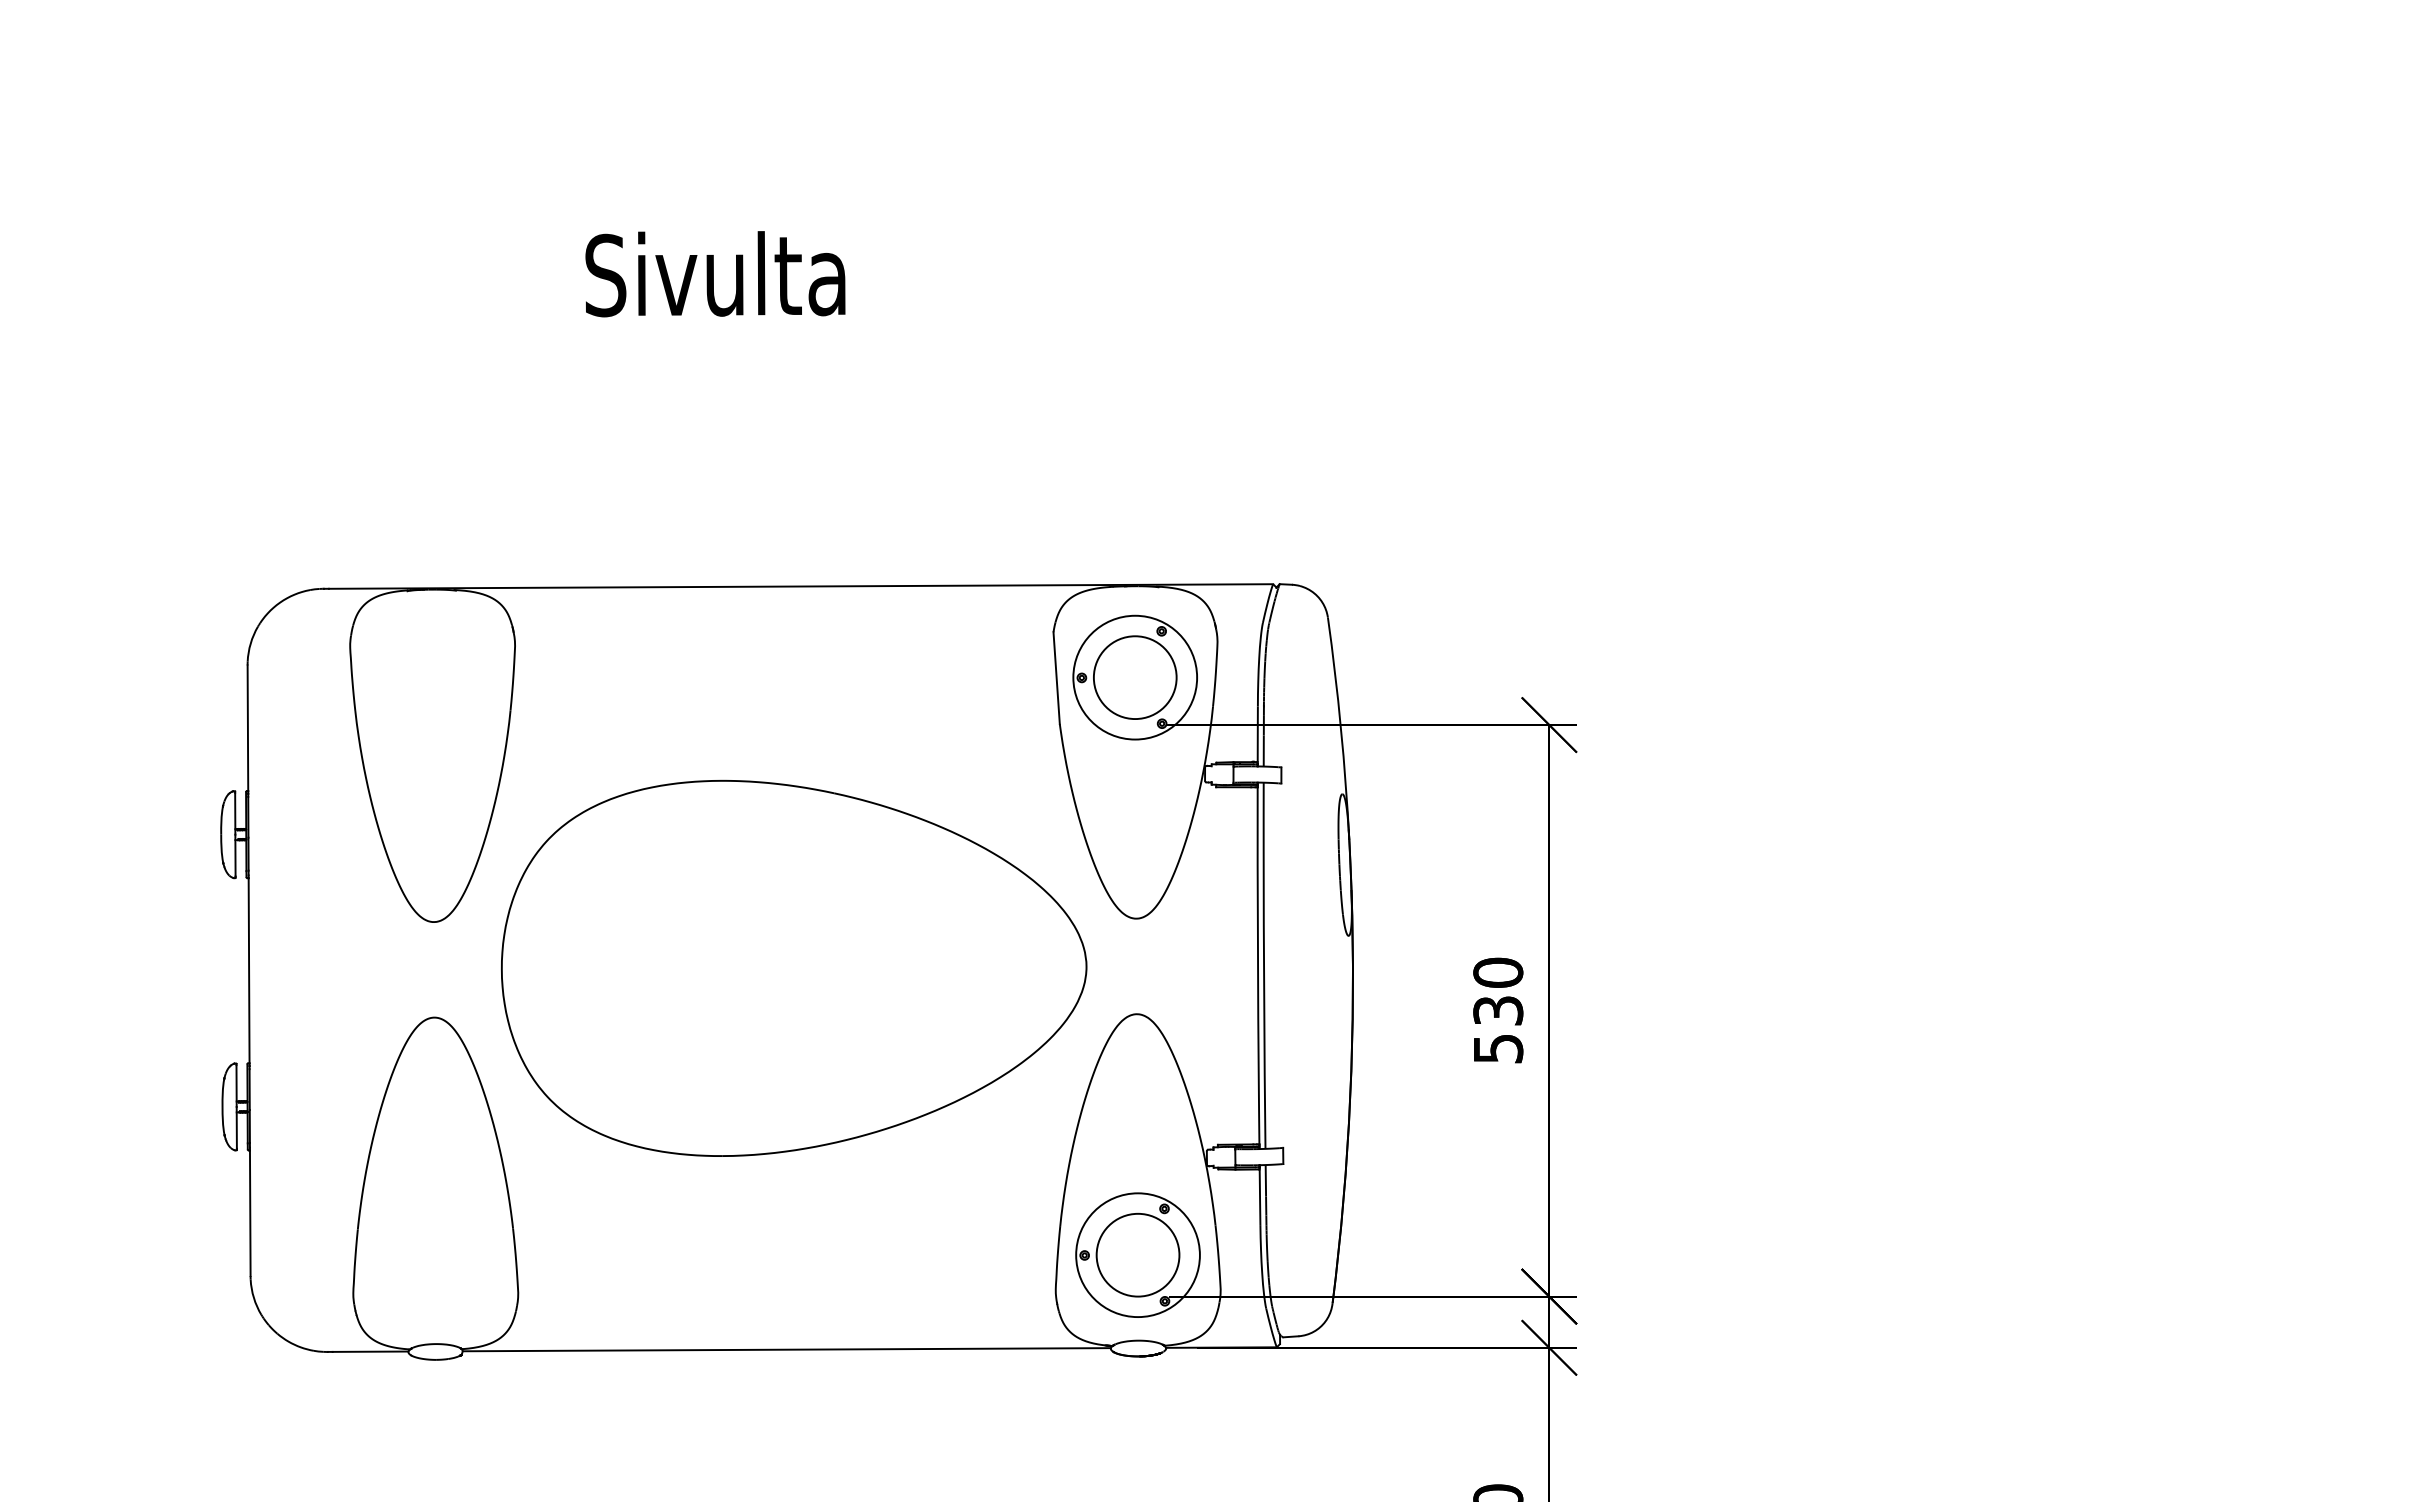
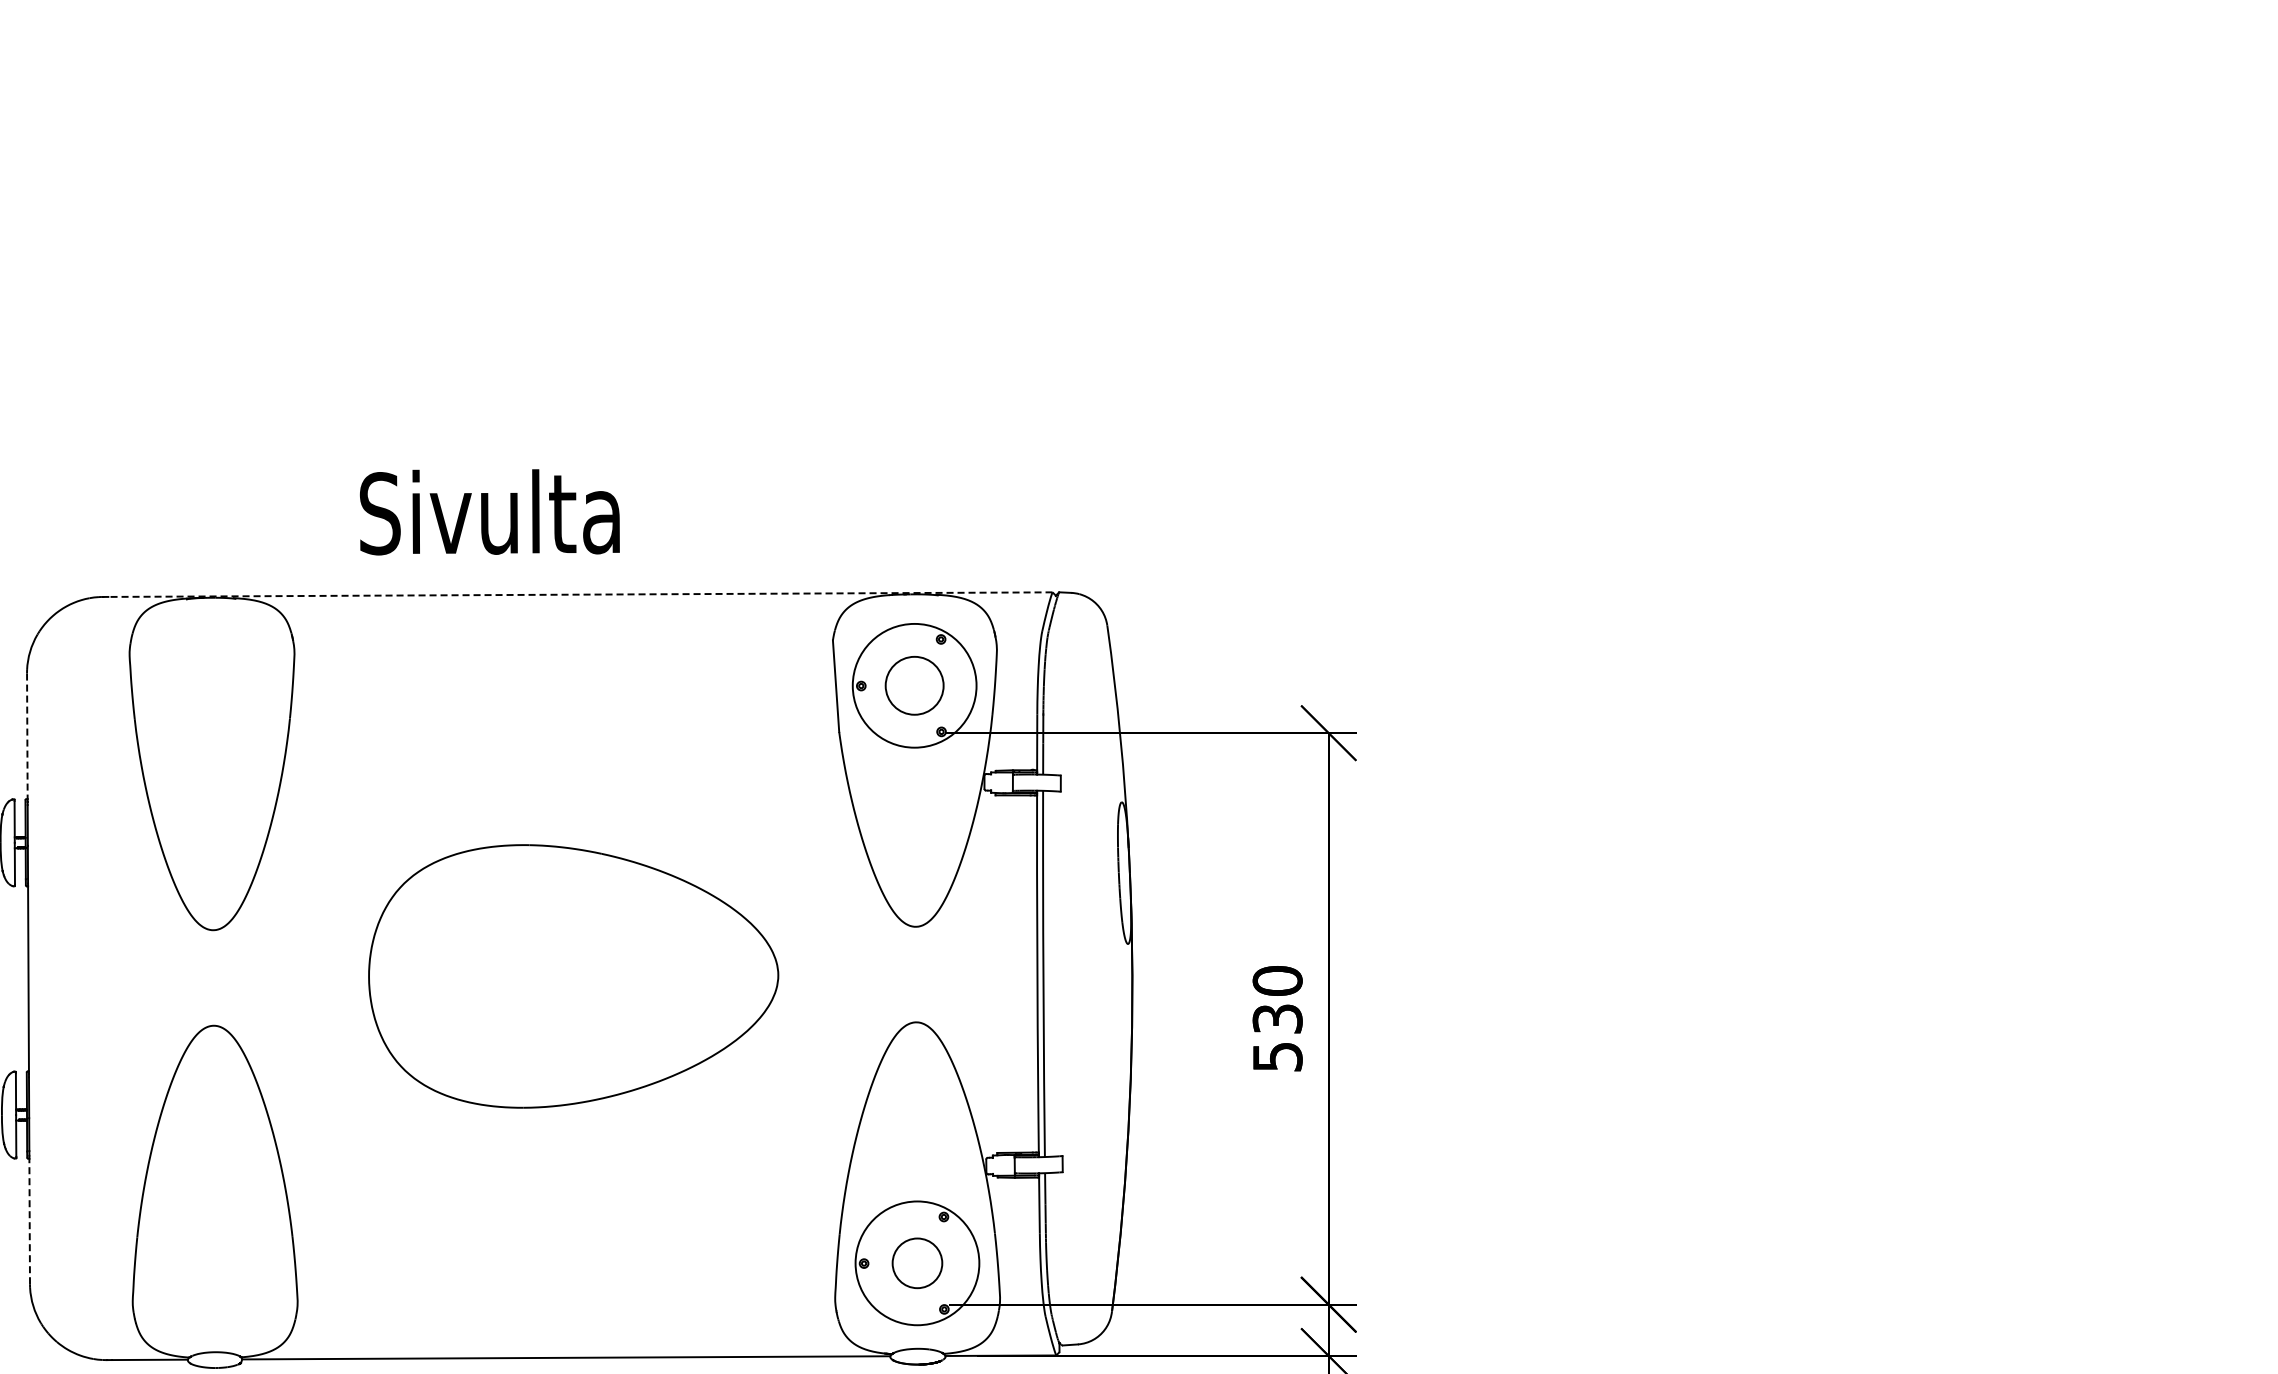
text: (715, 274) -> (489, 512), moved
line: (800, 586) -> (579, 594), solid -> dashed
circle: (1134, 677) -> (913, 685), size x0.7
line: (247, 728) -> (26, 736), solid -> dashed
part: (794, 967) -> (573, 975), size x0.7
line: (250, 1213) -> (29, 1221), solid -> dashed
circle: (1137, 1254) -> (916, 1262), size x0.6

